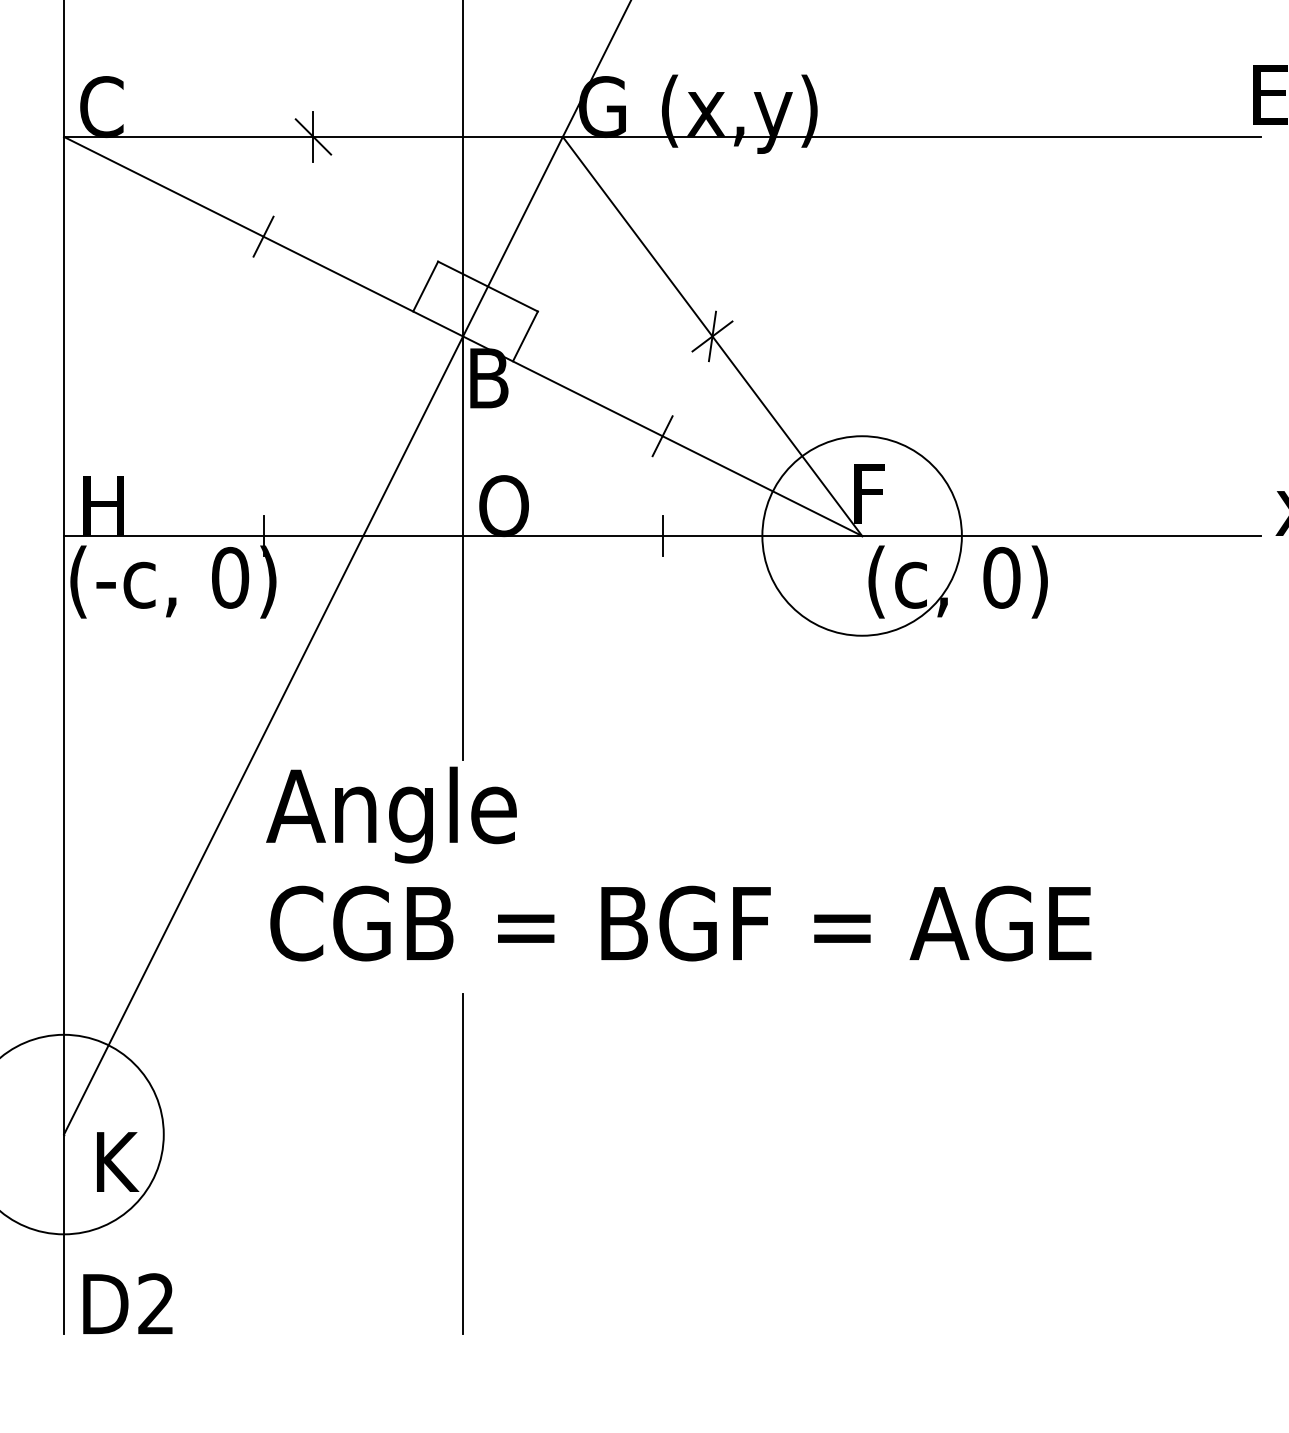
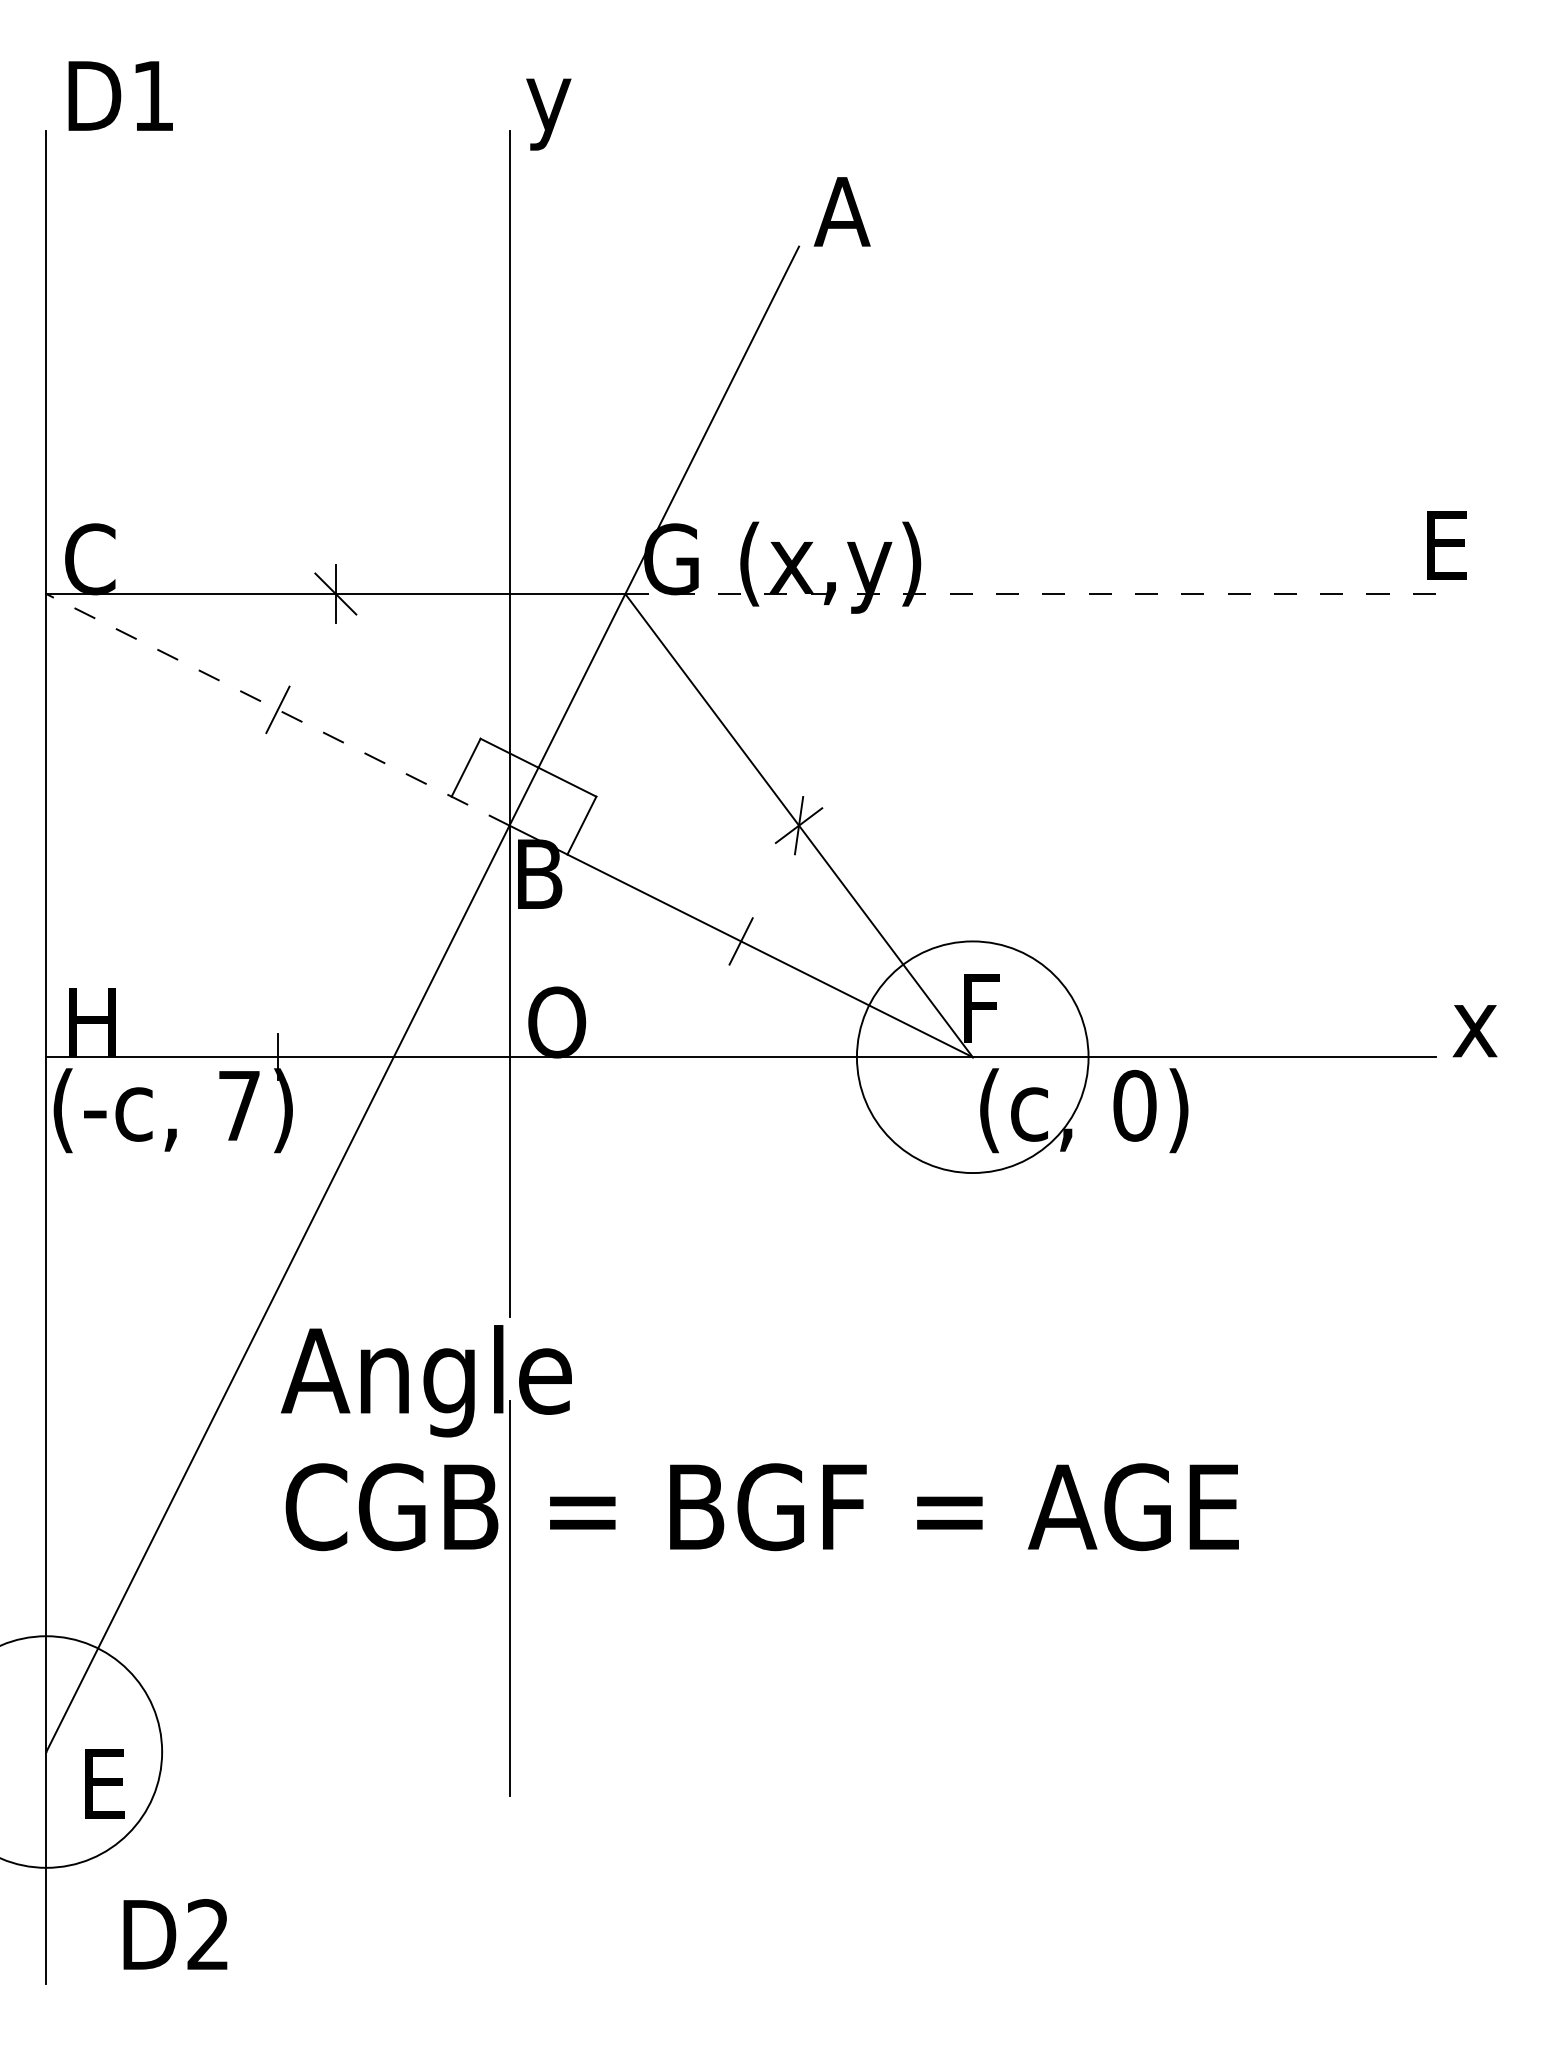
line: (912, 137) -> (1031, 594), solid -> dashed
line: (263, 236) -> (277, 709), solid -> dashed
line: (662, 536) -> (741, 1057), removed
text: (230, 577) -> (239, 1105), 0) -> 7)
text: (117, 1161) -> (108, 1783), K -> E
line: (463, 1164) -> (509, 1598), moved
text: (127, 1303) -> (175, 1934), moved

